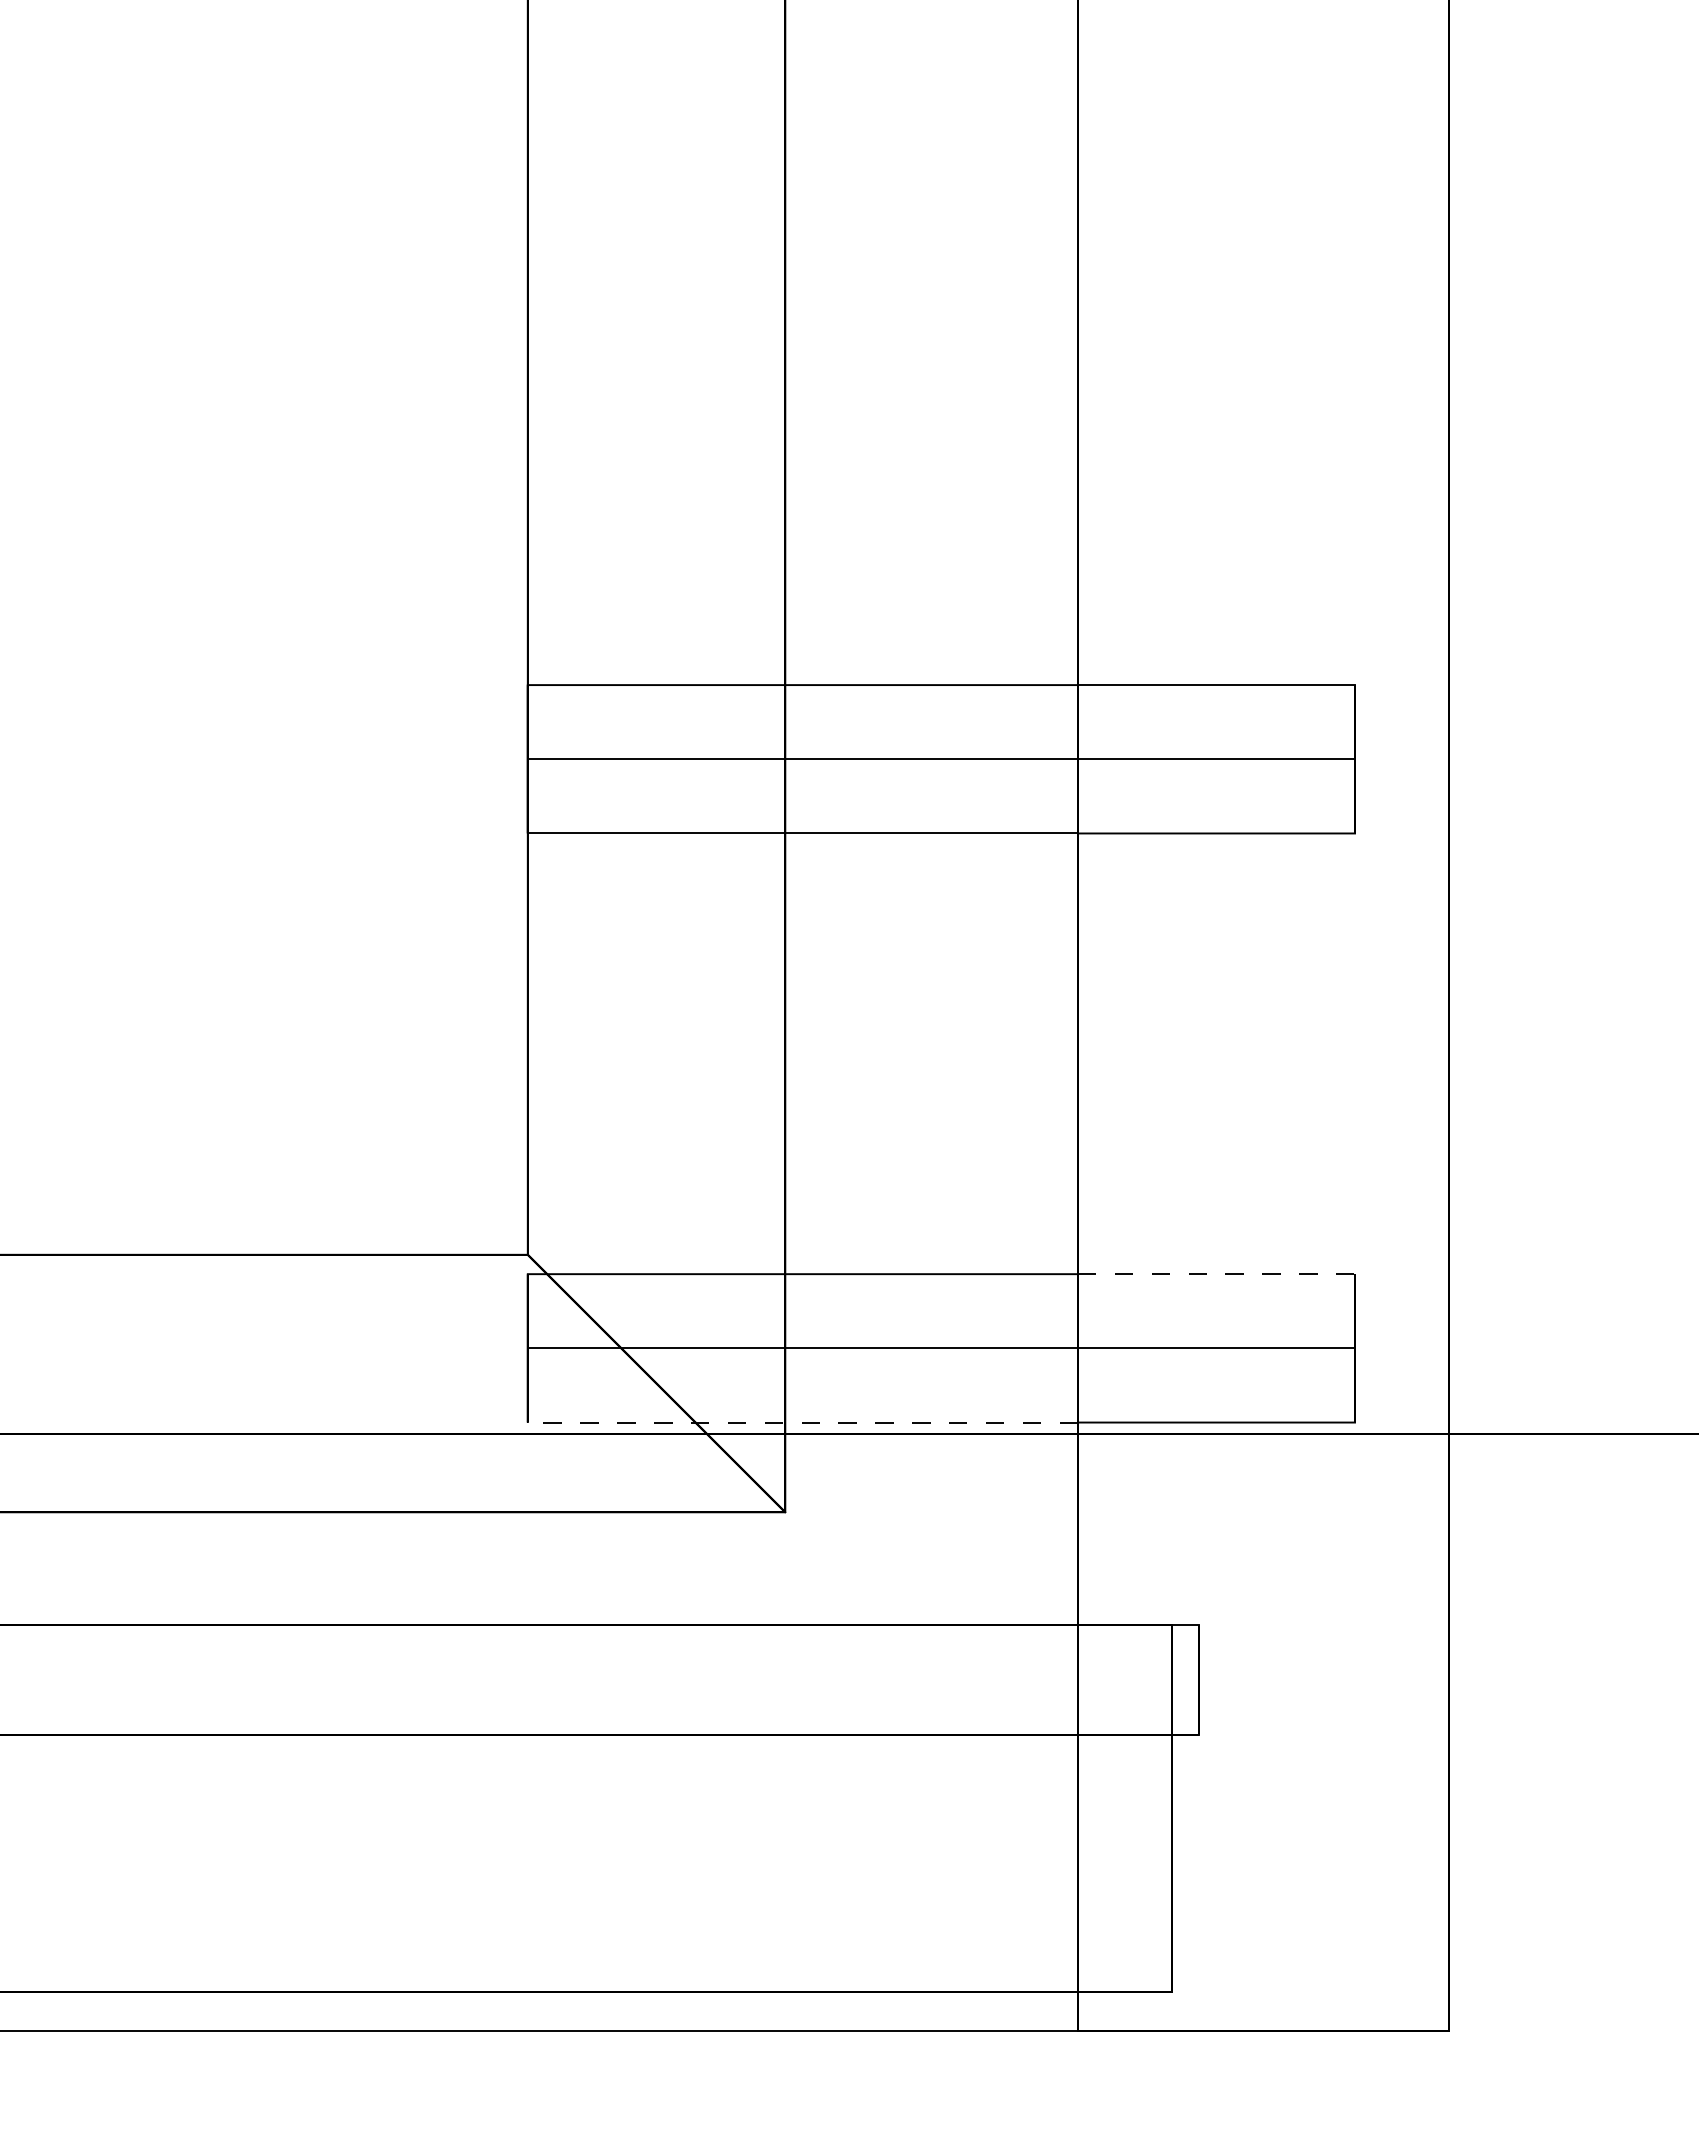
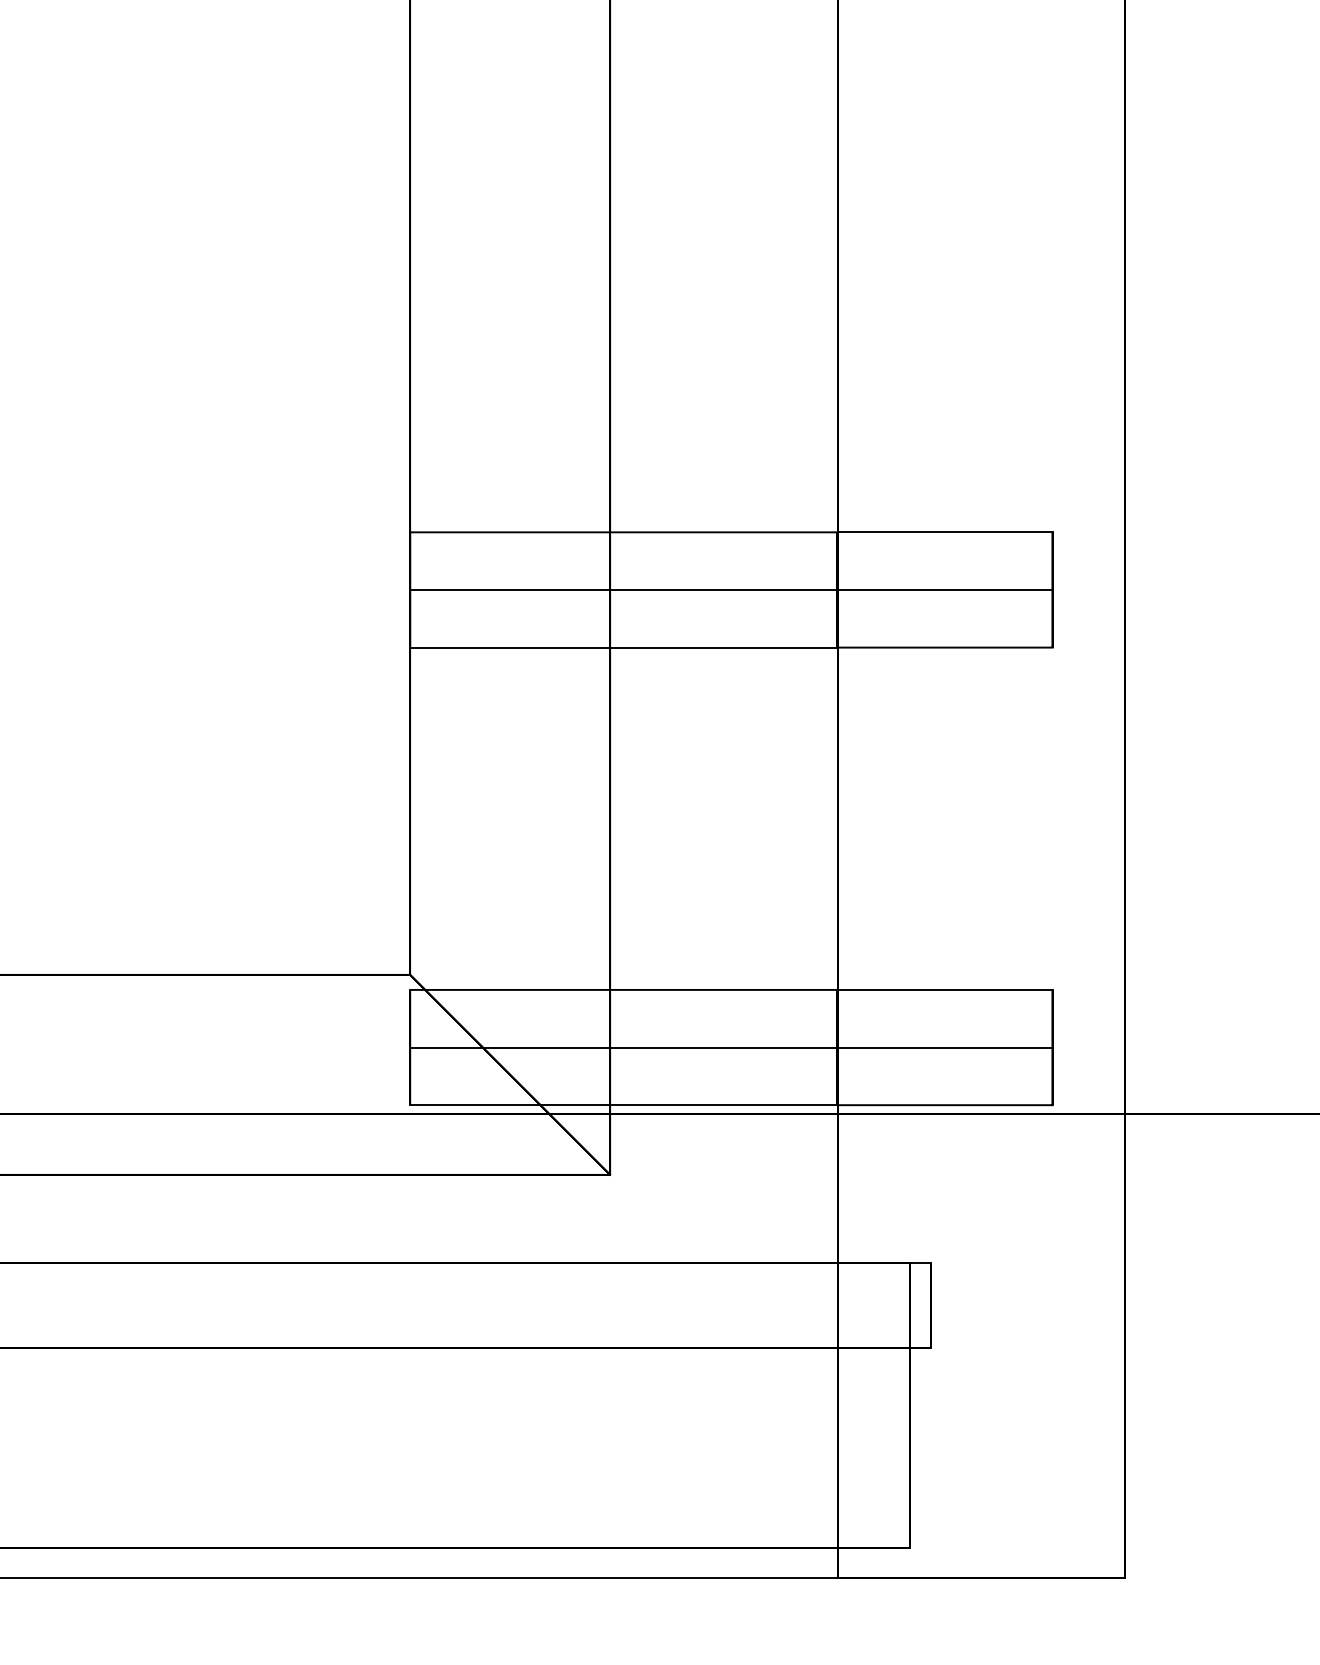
line: (1216, 1274) -> (945, 990), dashed -> solid
line: (802, 1422) -> (623, 1105), dashed -> solid

